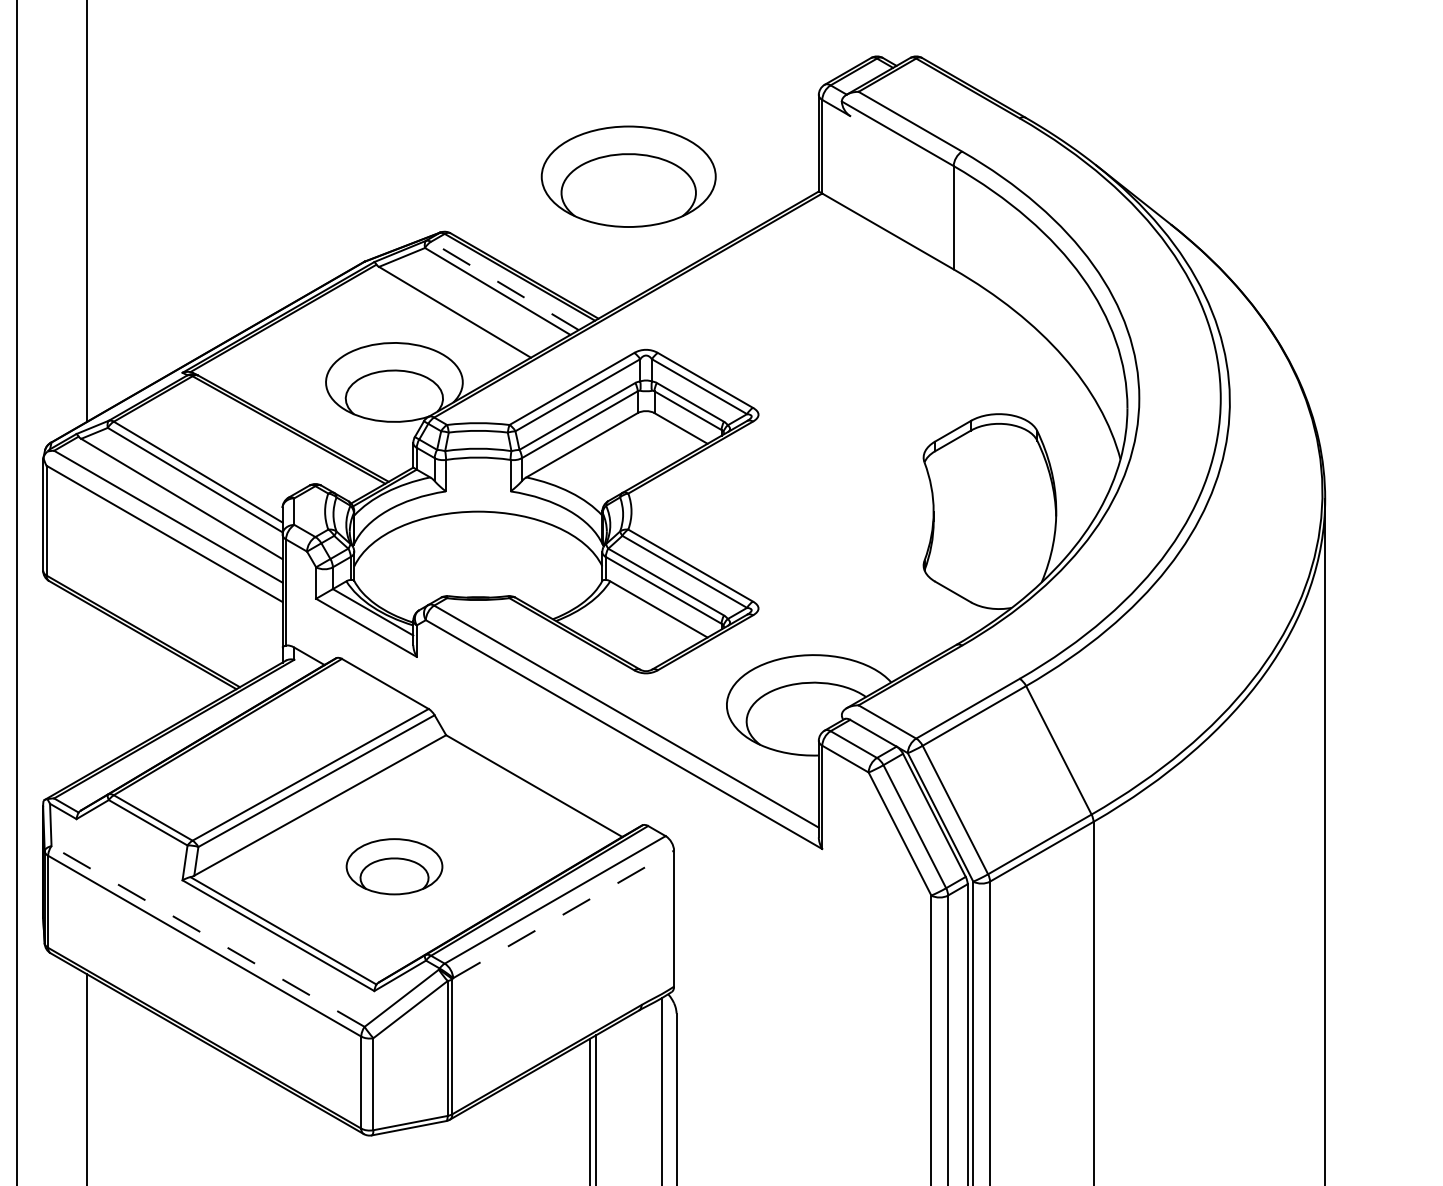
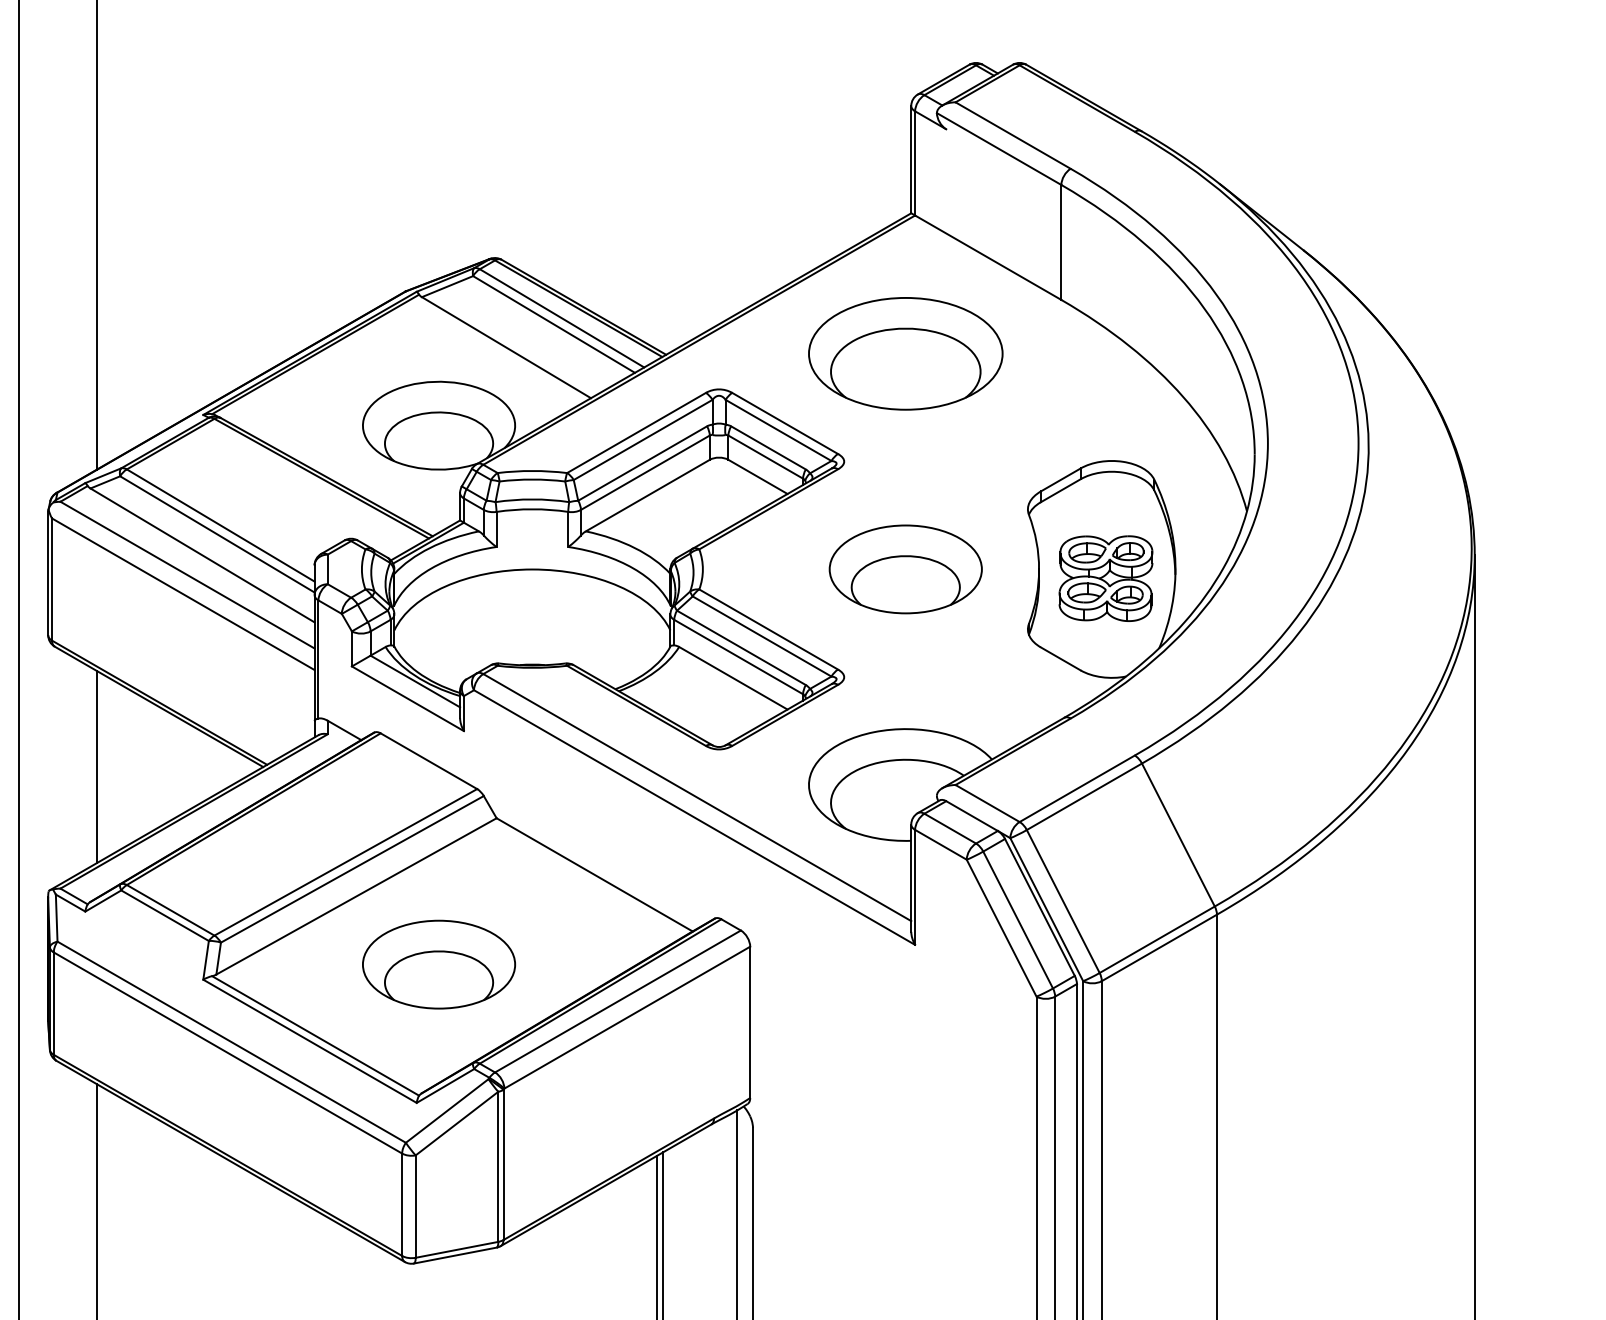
part: (628, 176) -> (905, 353), moved
line: (505, 286) -> (562, 318), dashed -> solid
part: (813, 511) -> (905, 569), added
part: (993, 519) -> (1105, 578), added
line: (86, 688) -> (96, 766), added
part: (394, 866) -> (439, 964), size x1.43
line: (563, 914) -> (627, 1017), dashed -> solid
line: (207, 935) -> (231, 1041), dashed -> solid

